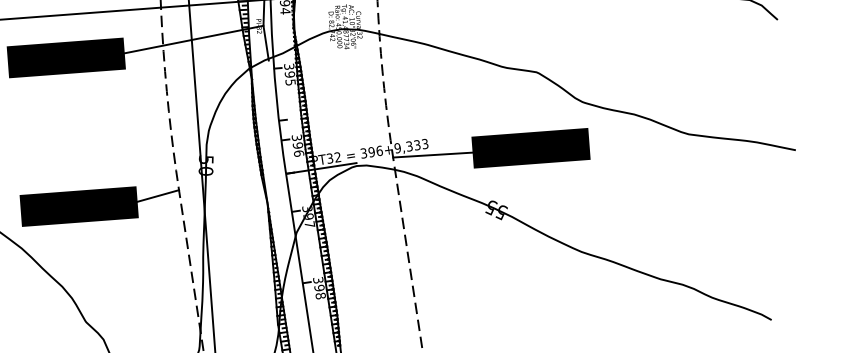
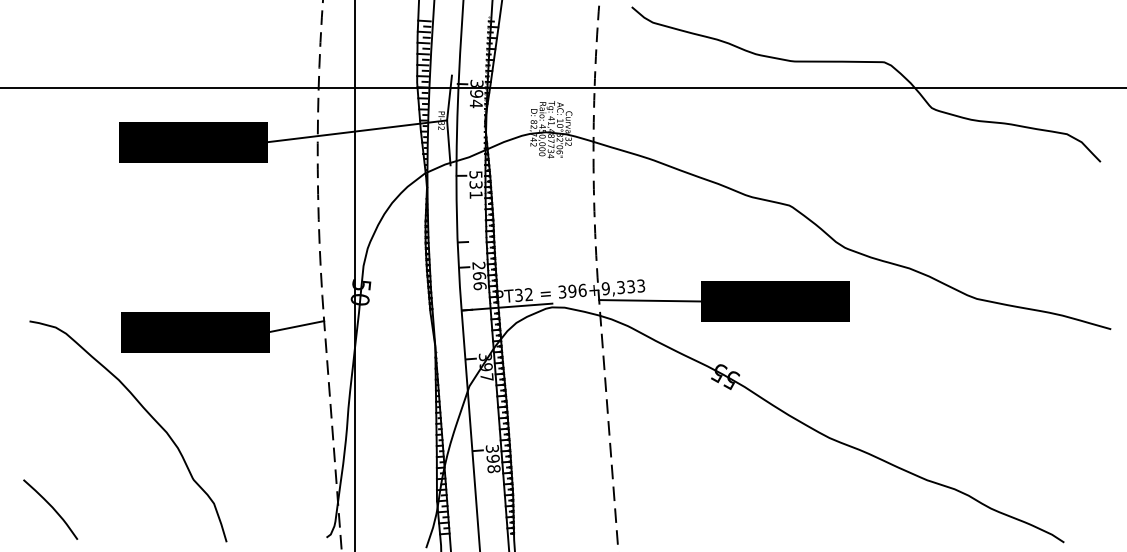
text: (289, 74) -> (475, 184), 395 -> 531
text: (297, 141) -> (479, 270), 396 -> 266

